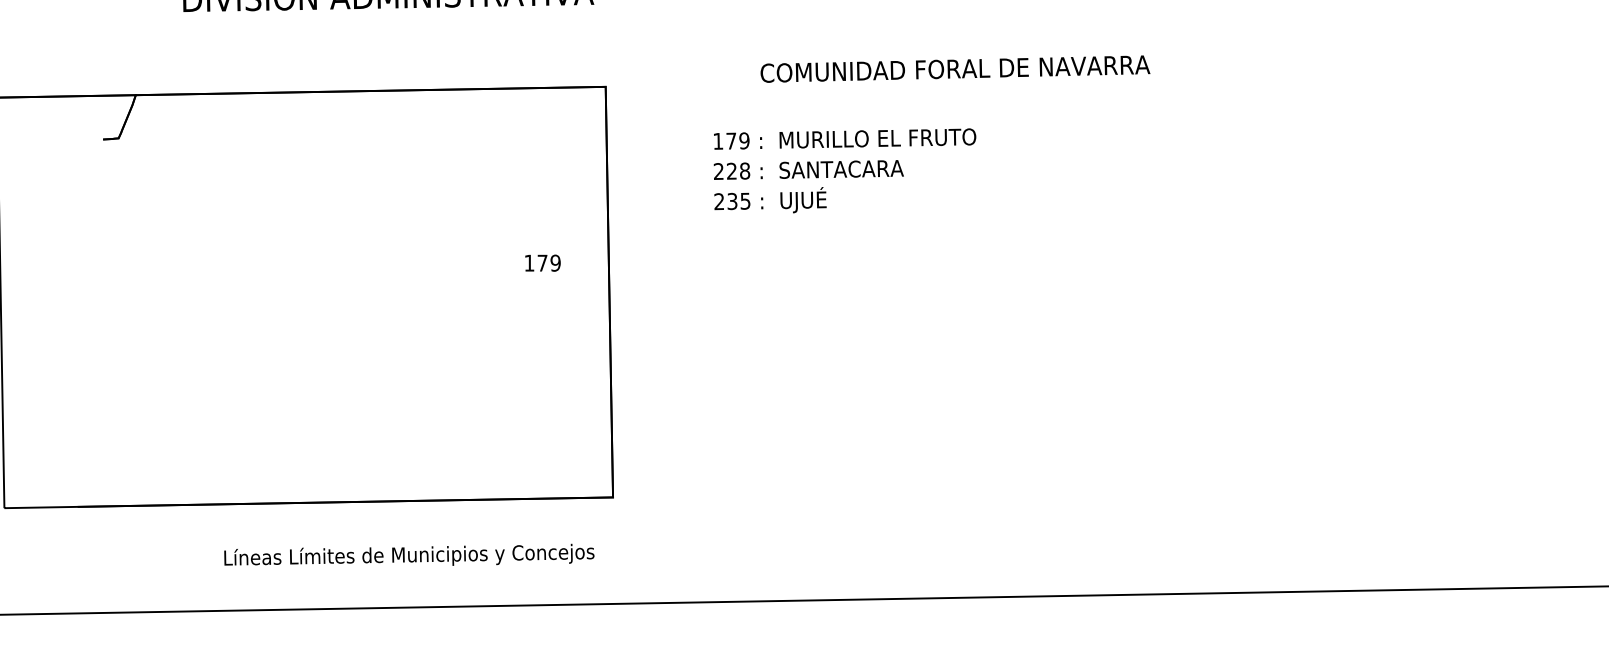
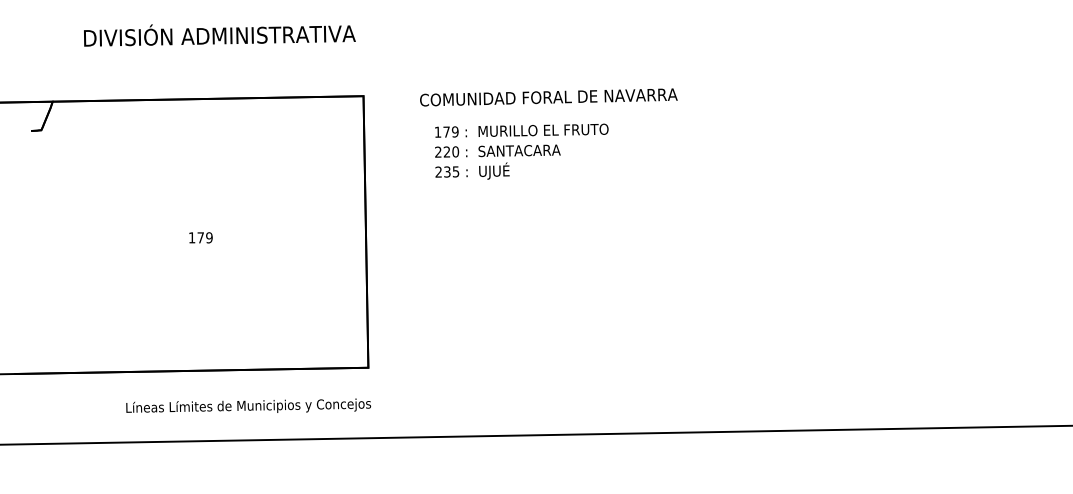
text: (954, 69) -> (548, 97), moved
text: (744, 170) -> (455, 151), 228 -> 220
text: (542, 262) -> (200, 237), moved
text: (409, 554) -> (248, 405), moved

